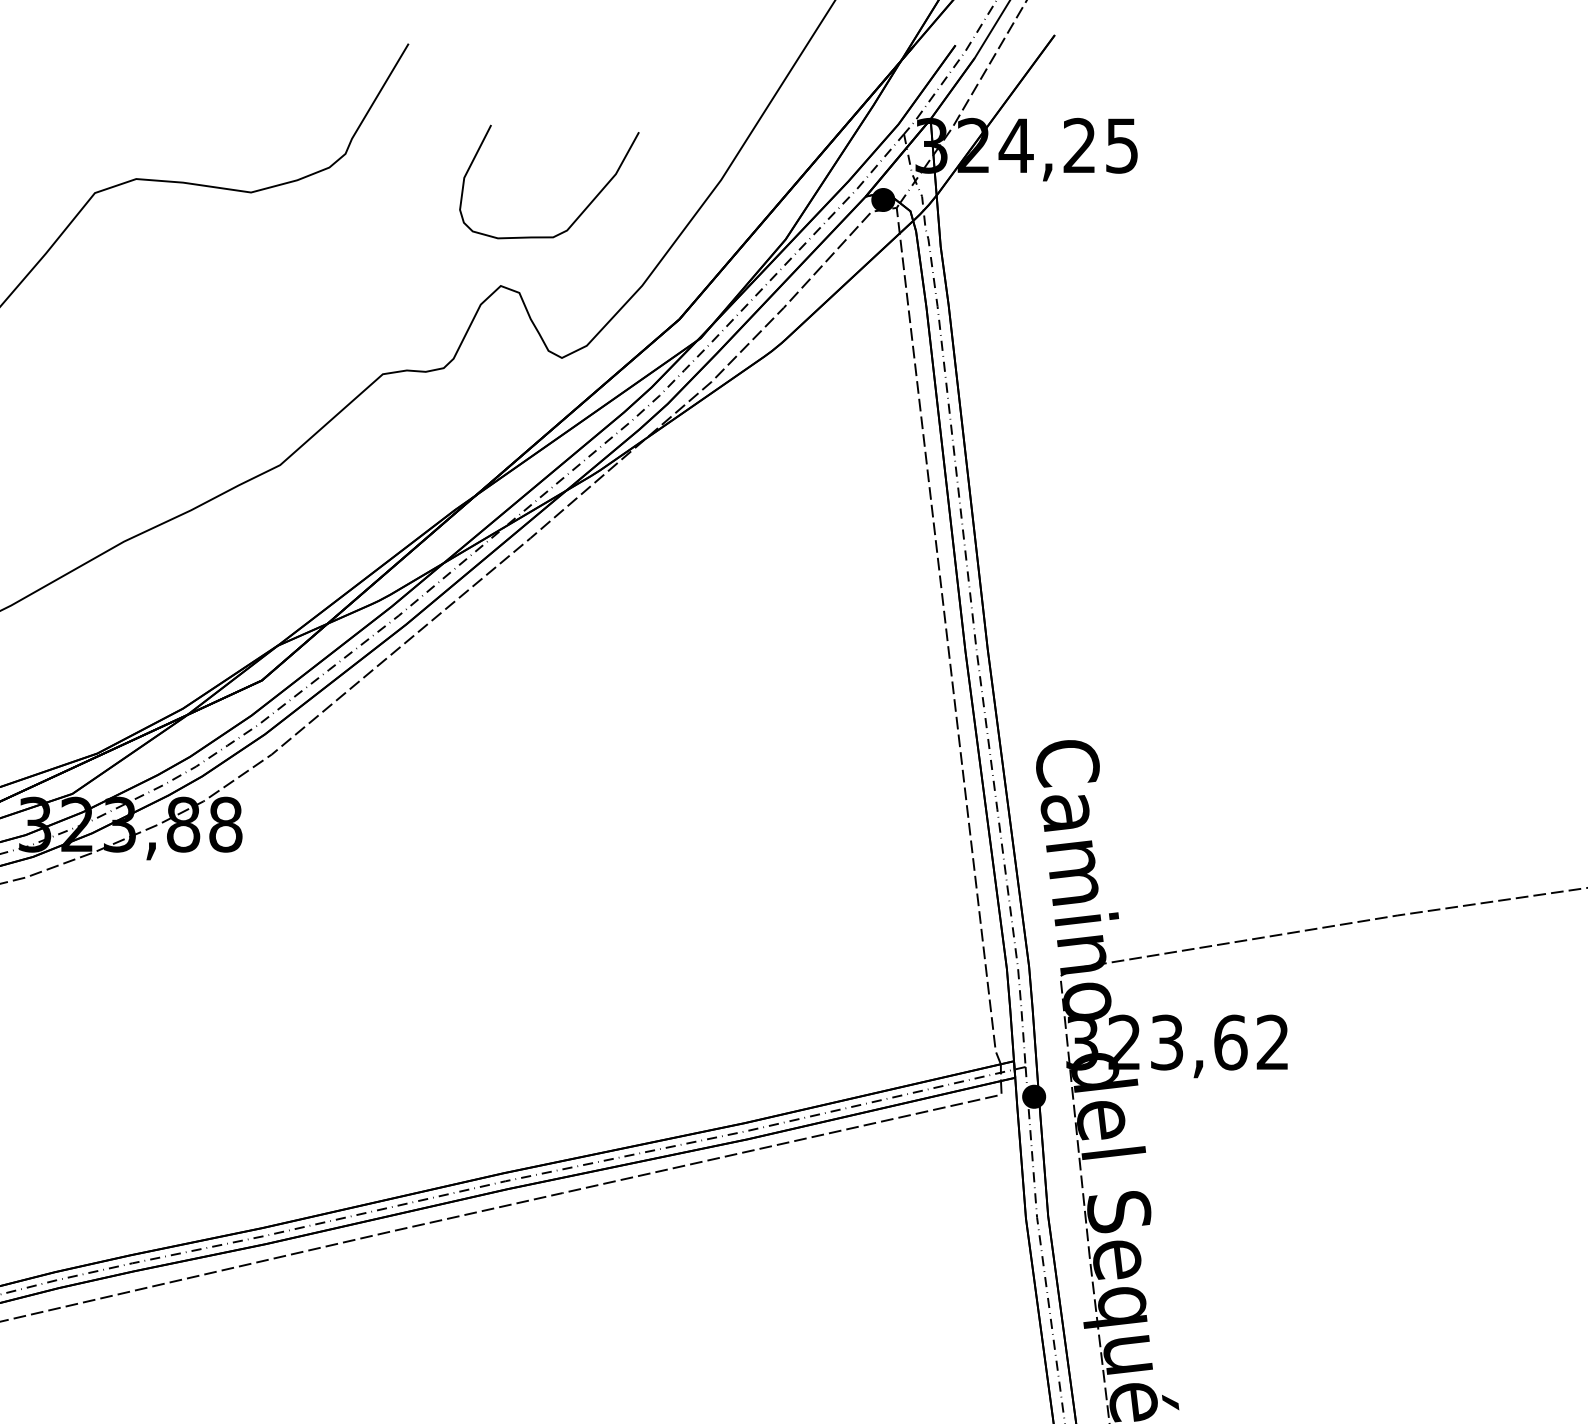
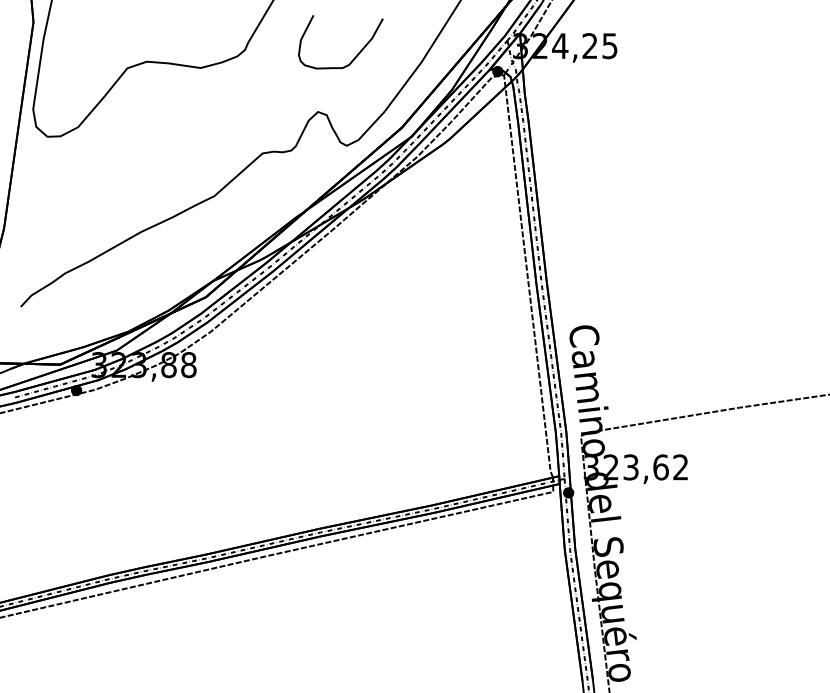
curve: (582, 208) -> (356, 54), moved

